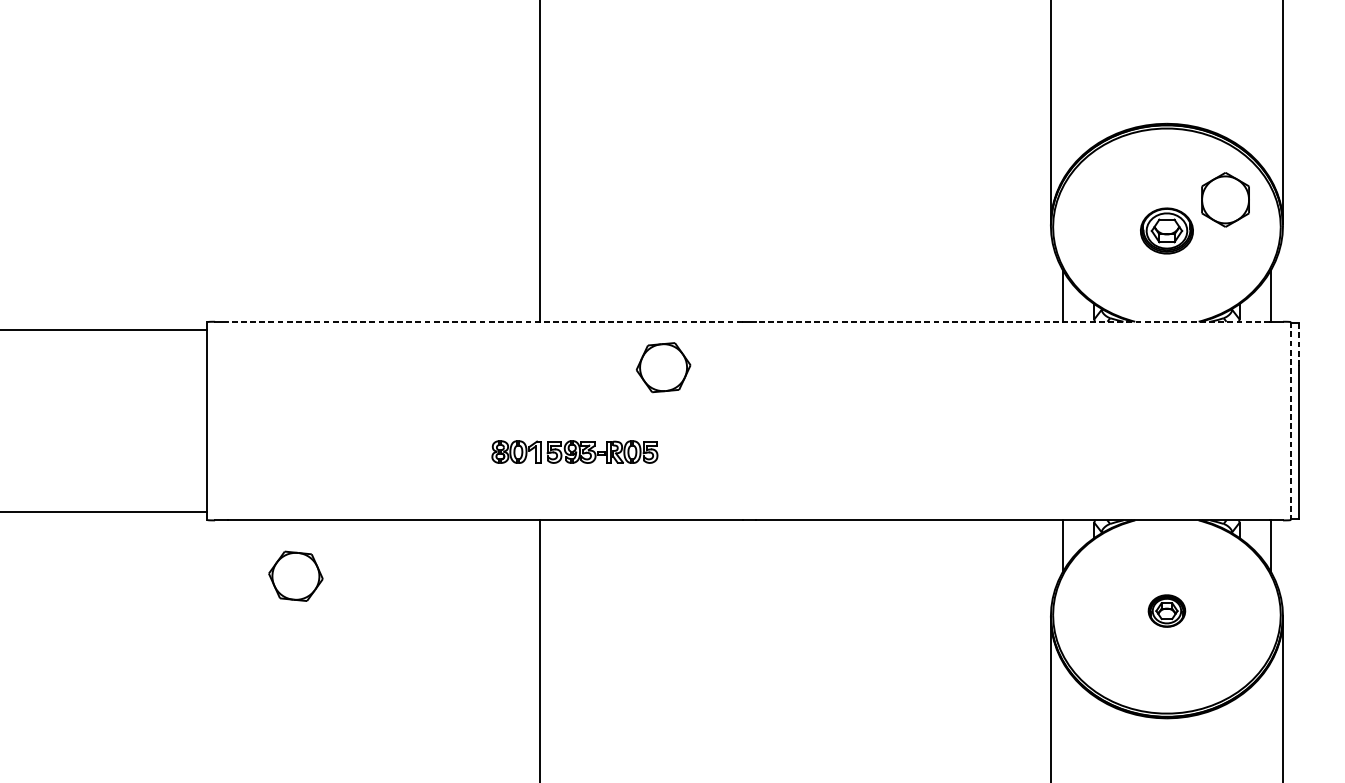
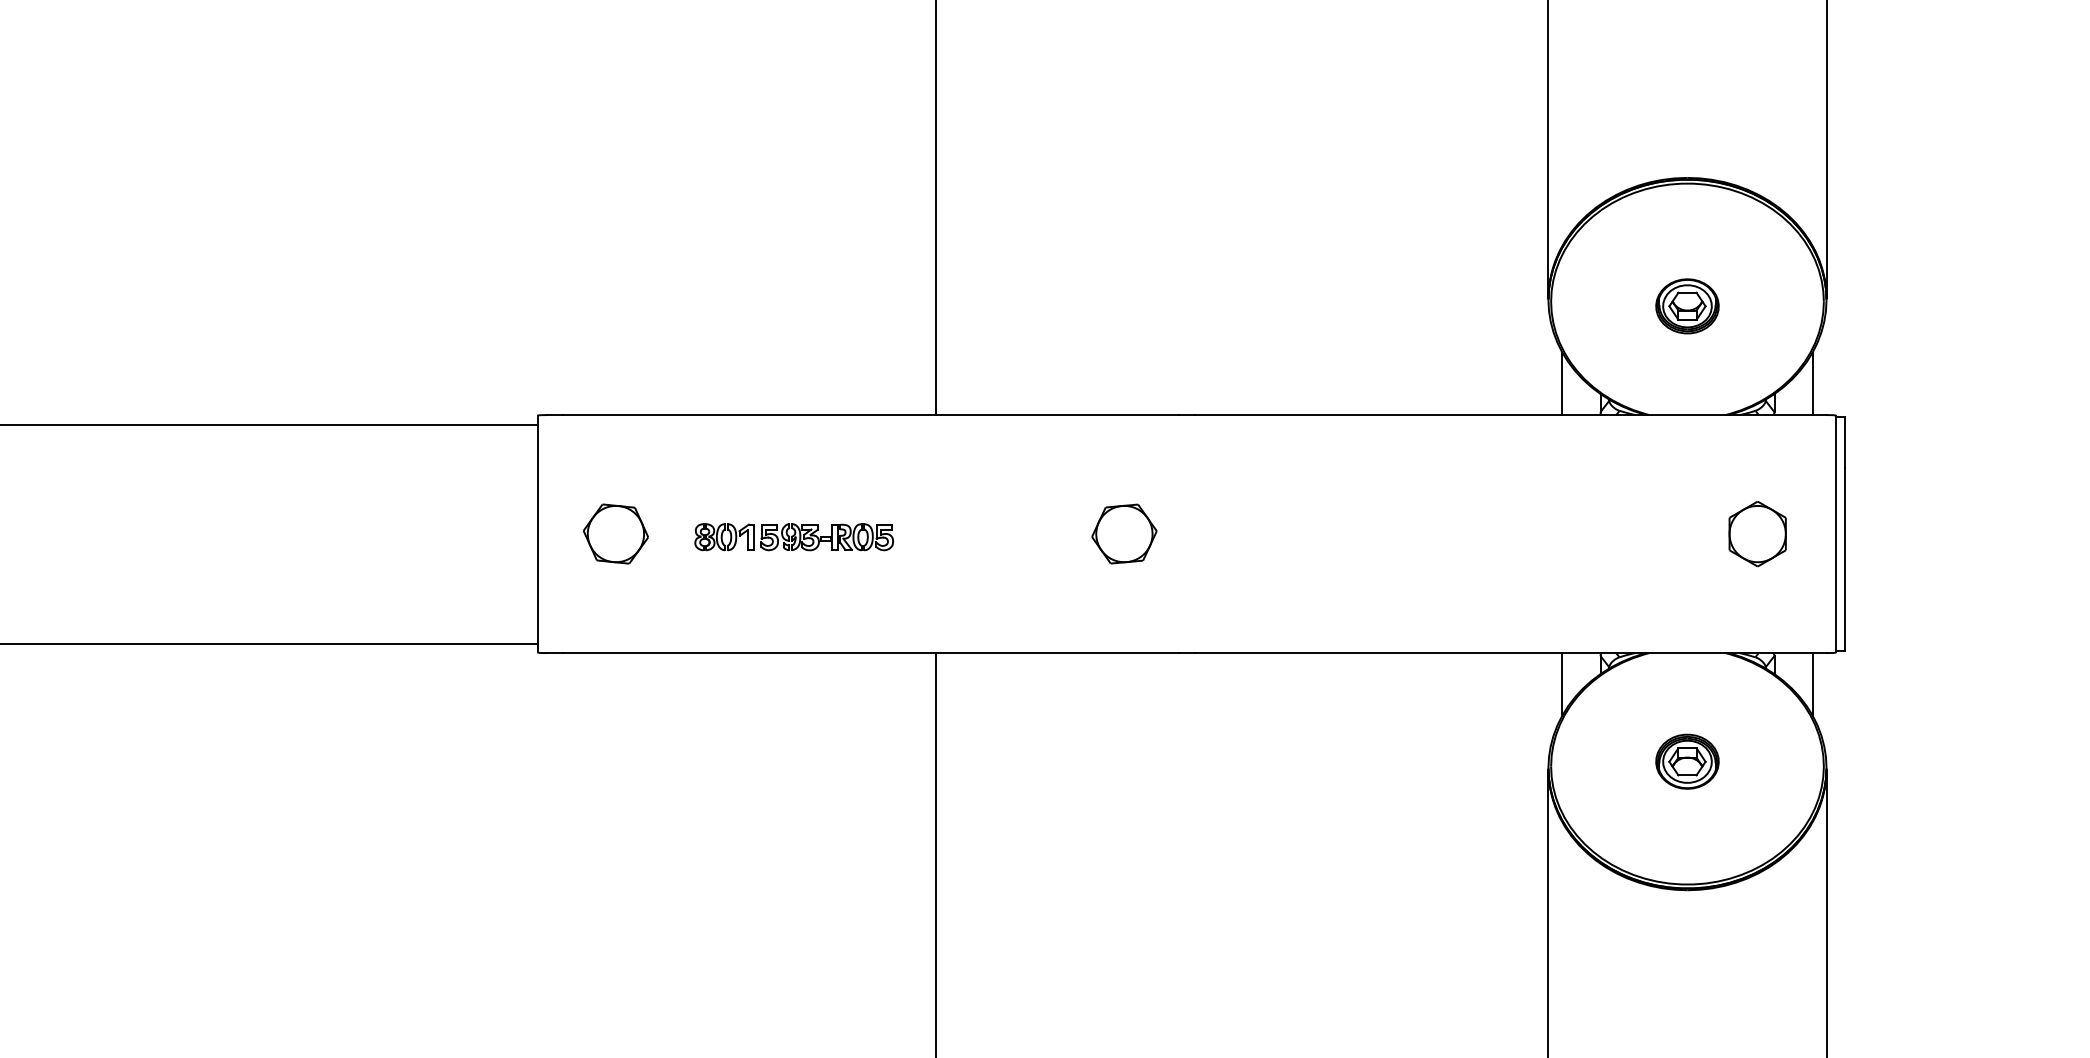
part: (1225, 200) -> (1757, 534), moved
line: (485, 322) -> (870, 415), dashed -> solid
line: (1012, 322) -> (1502, 415), dashed -> solid
line: (1298, 344) -> (1845, 442), dashed -> solid
part: (663, 367) -> (1124, 533), moved
line: (1290, 421) -> (1835, 534), dashed -> solid
part: (574, 452) -> (793, 537), moved
part: (295, 575) -> (615, 533), moved
part: (1166, 610) -> (1687, 761), size x1.43

